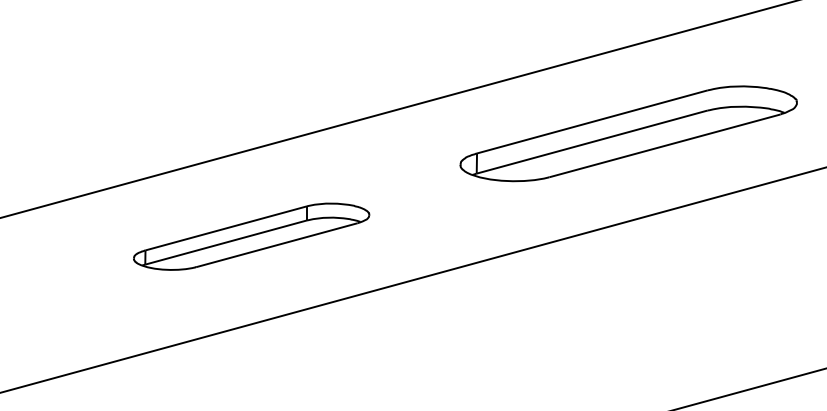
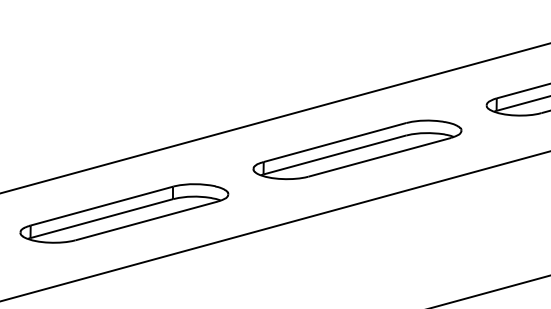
part: (251, 236) -> (124, 213), size x1.43

